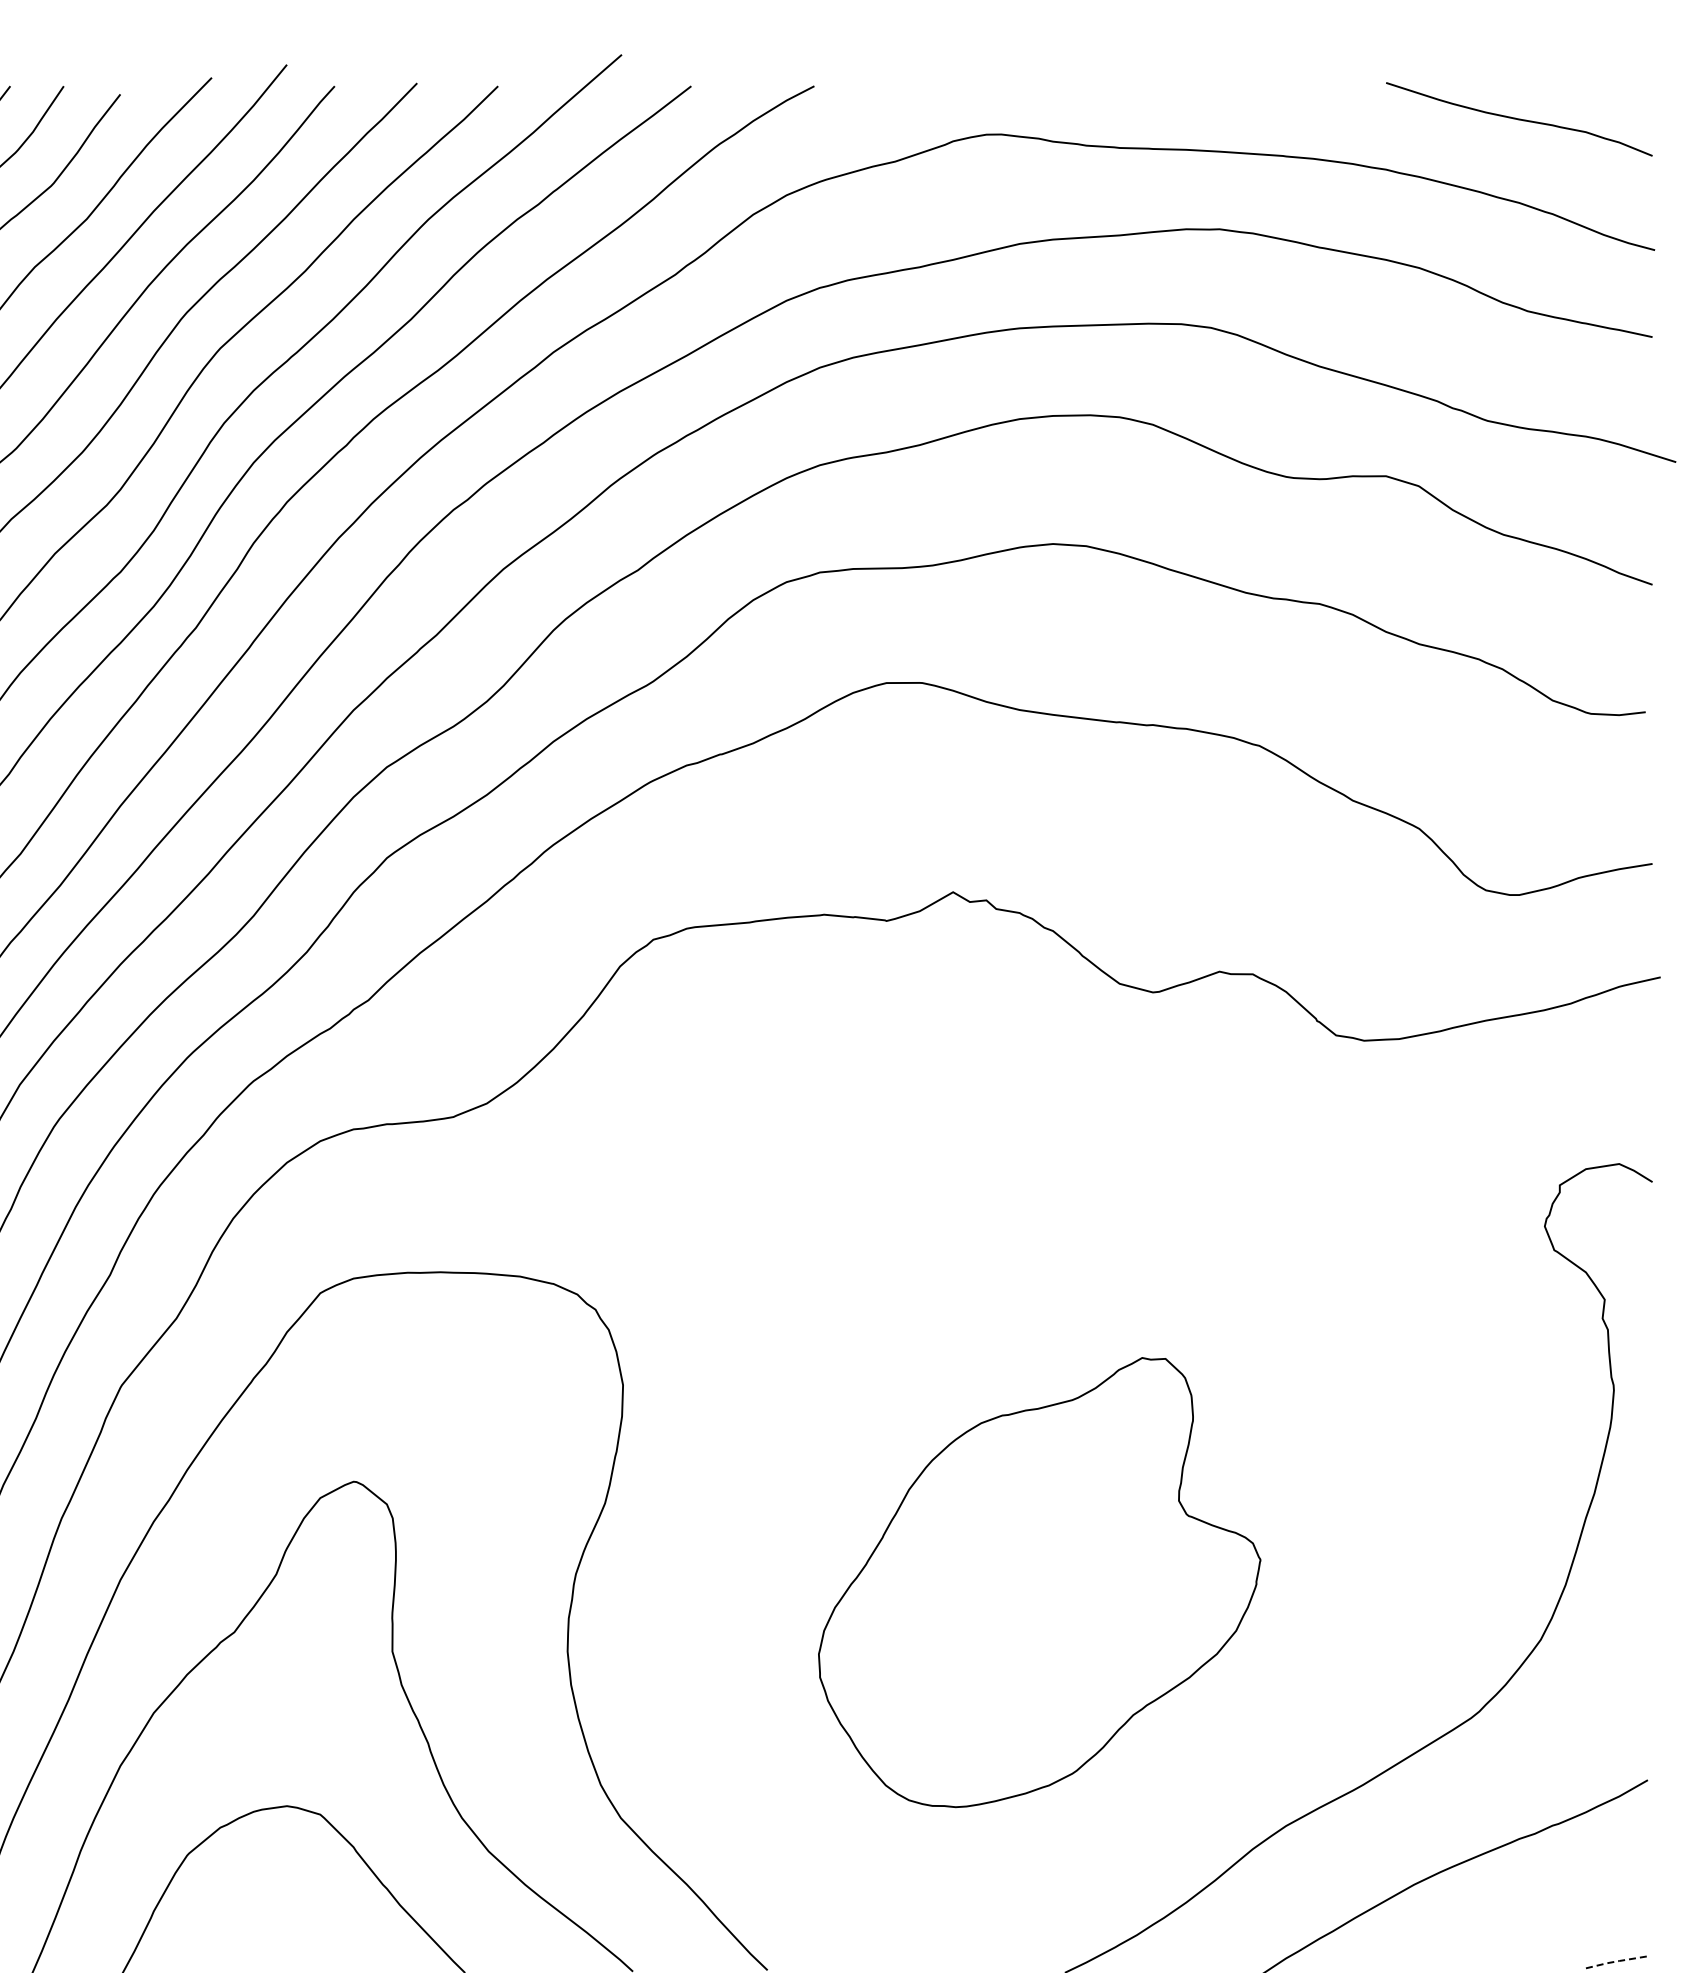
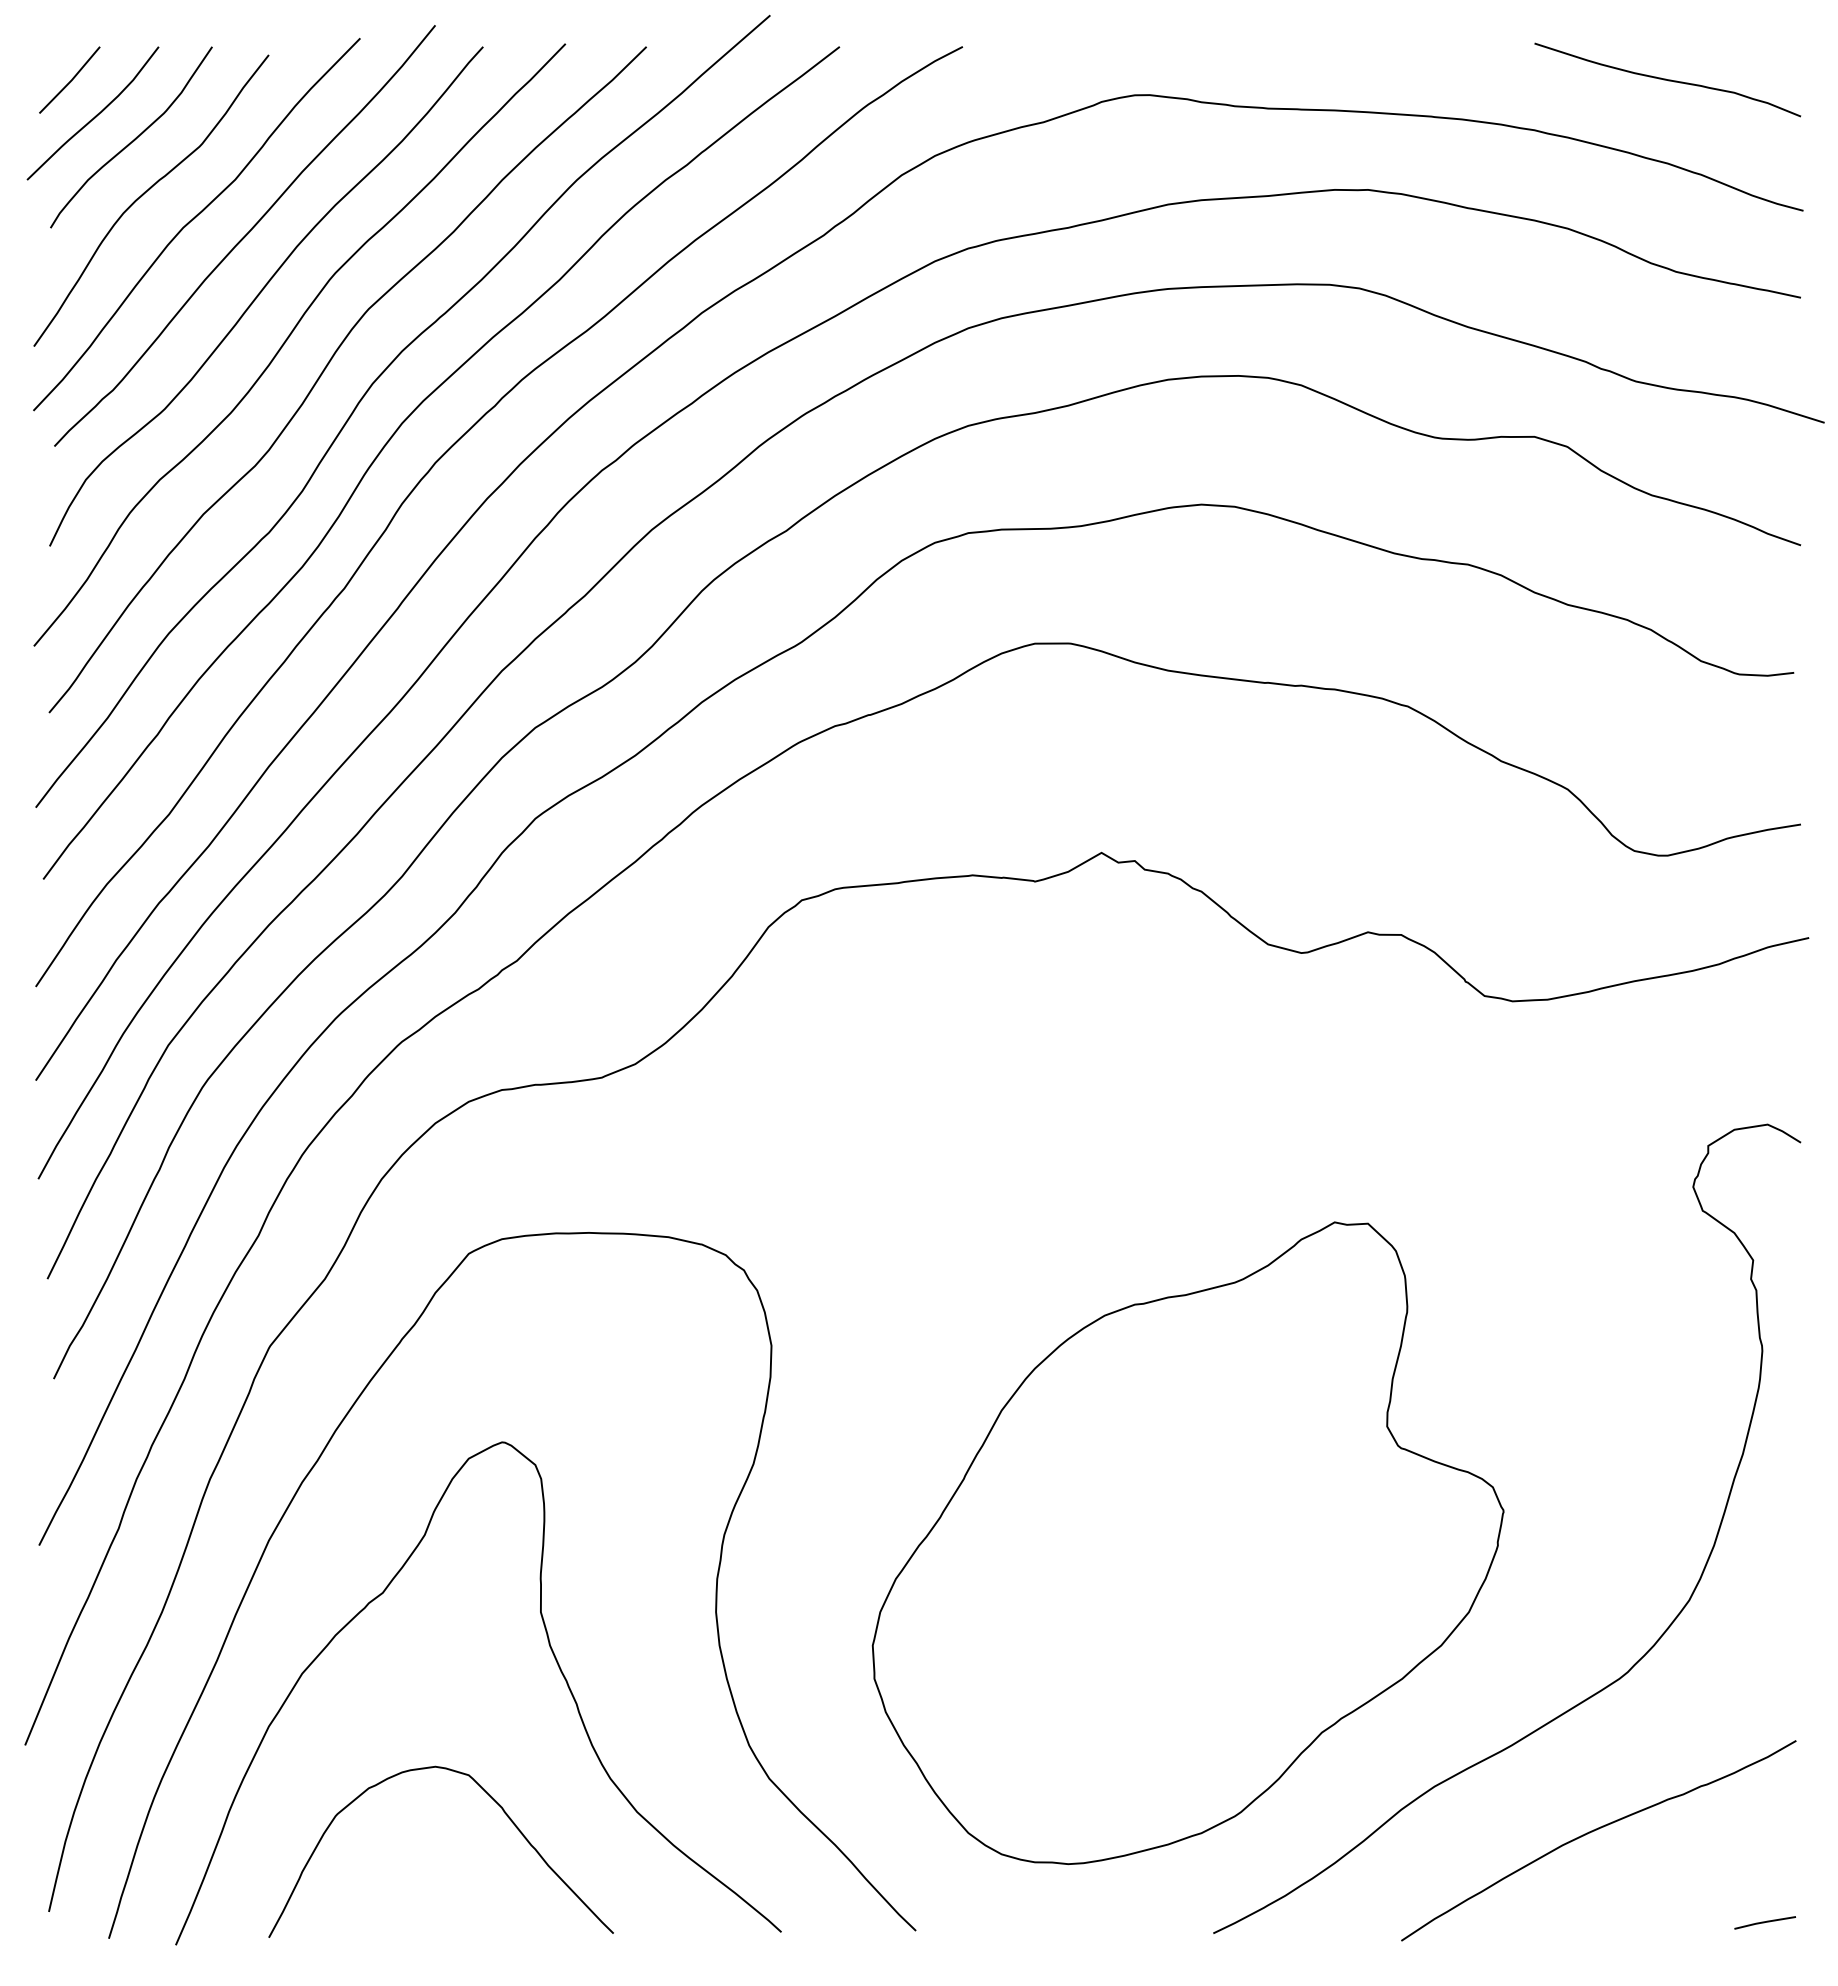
part: (1039, 1581) -> (1187, 1542), size x1.43
line: (1616, 1961) -> (1764, 1922), dashed -> solid

